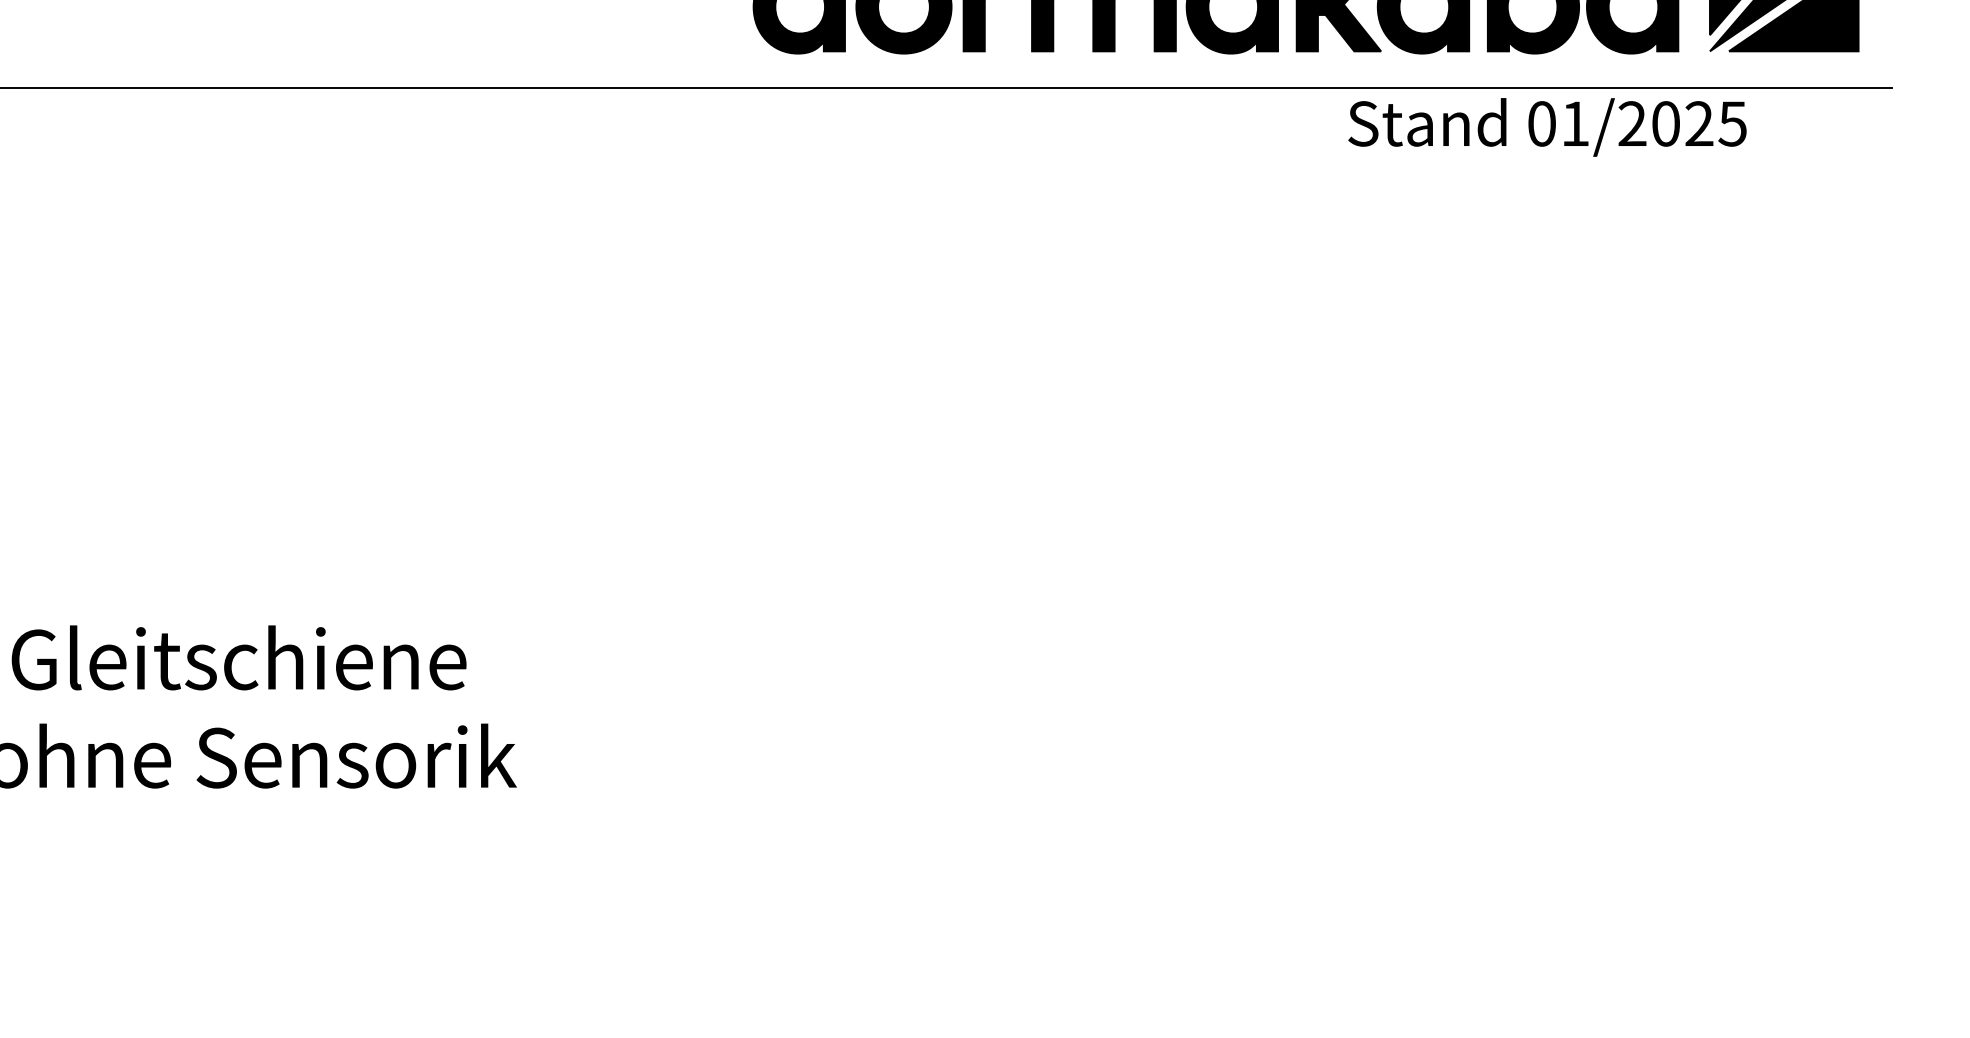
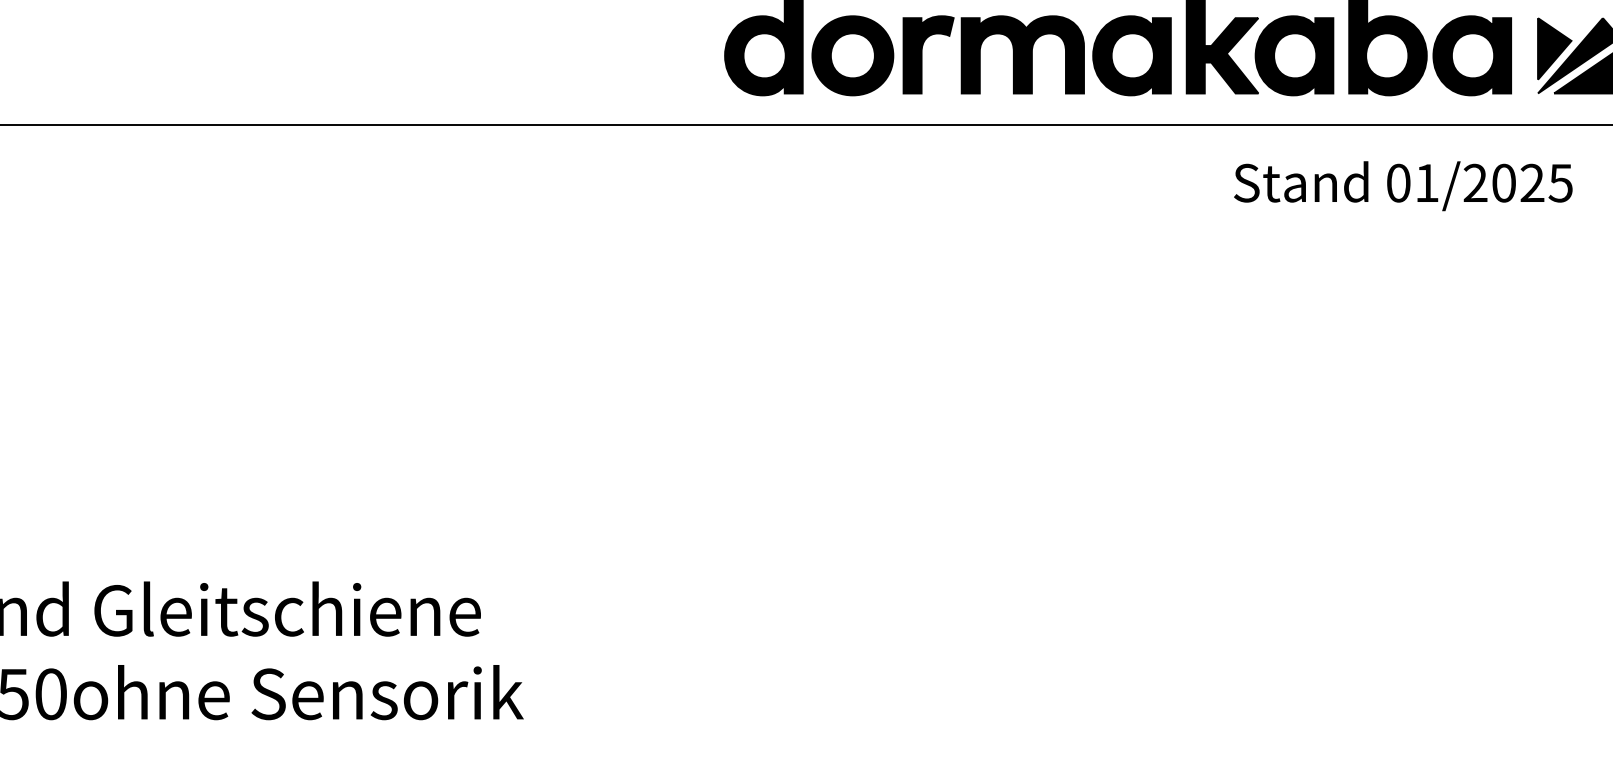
text: (1547, 127) -> (1403, 186), moved

